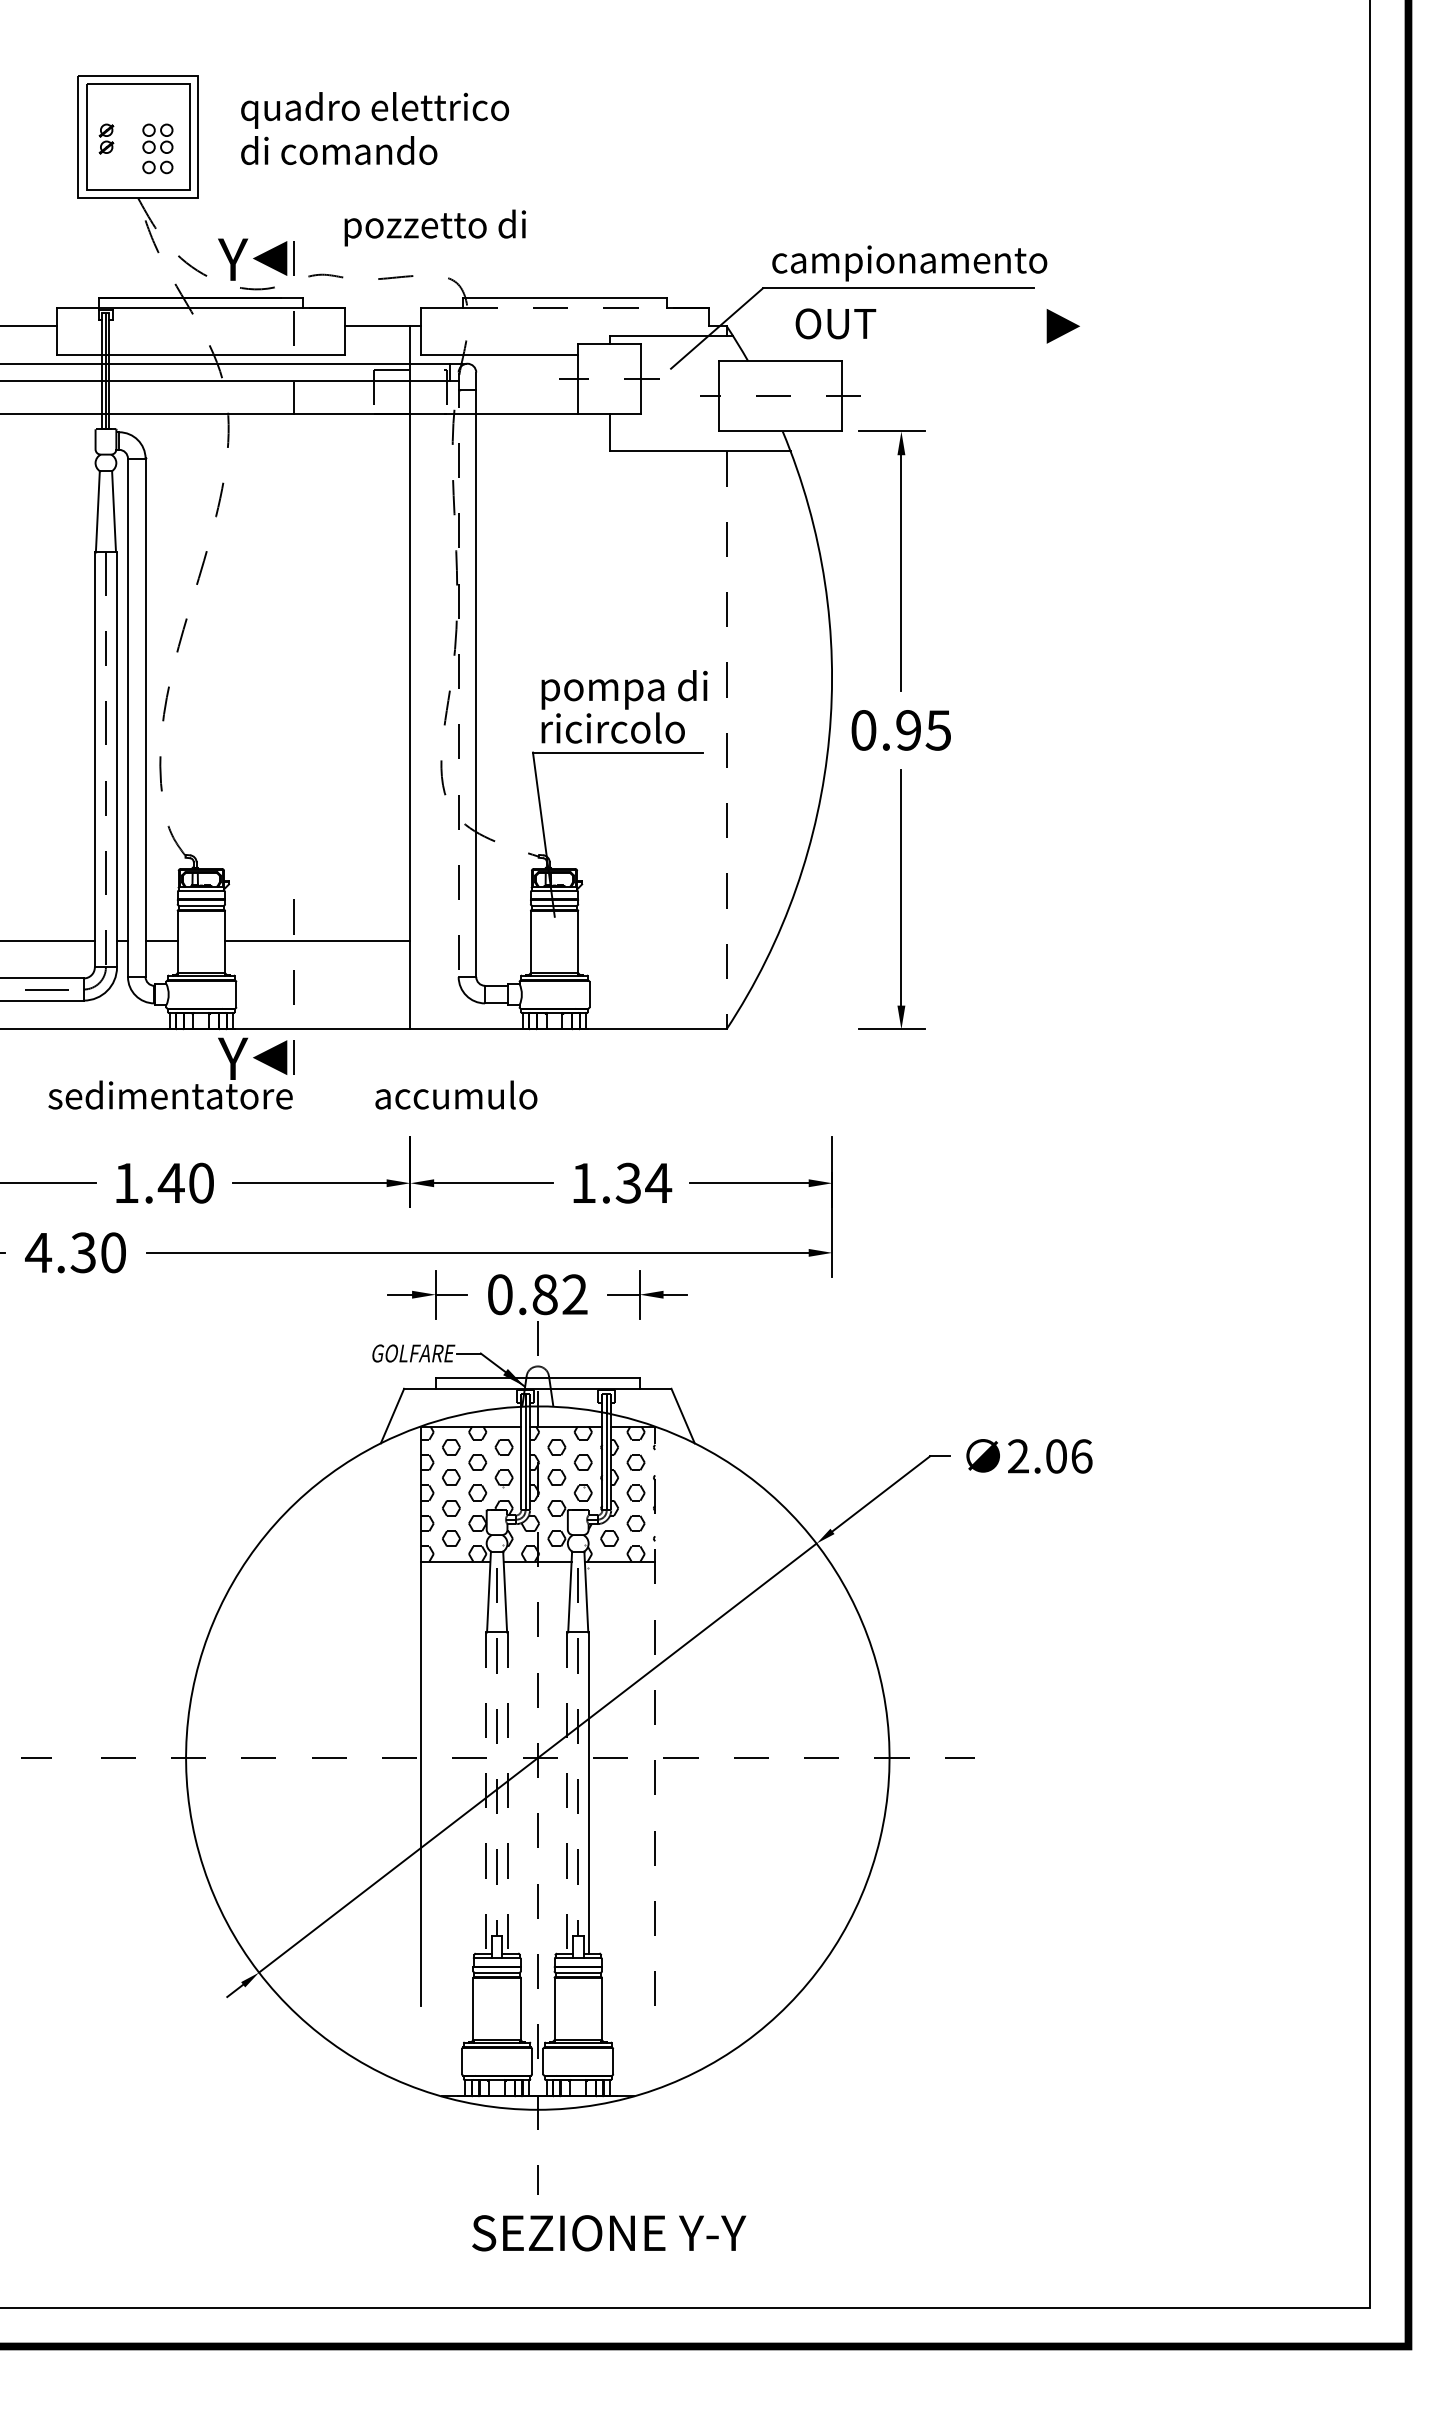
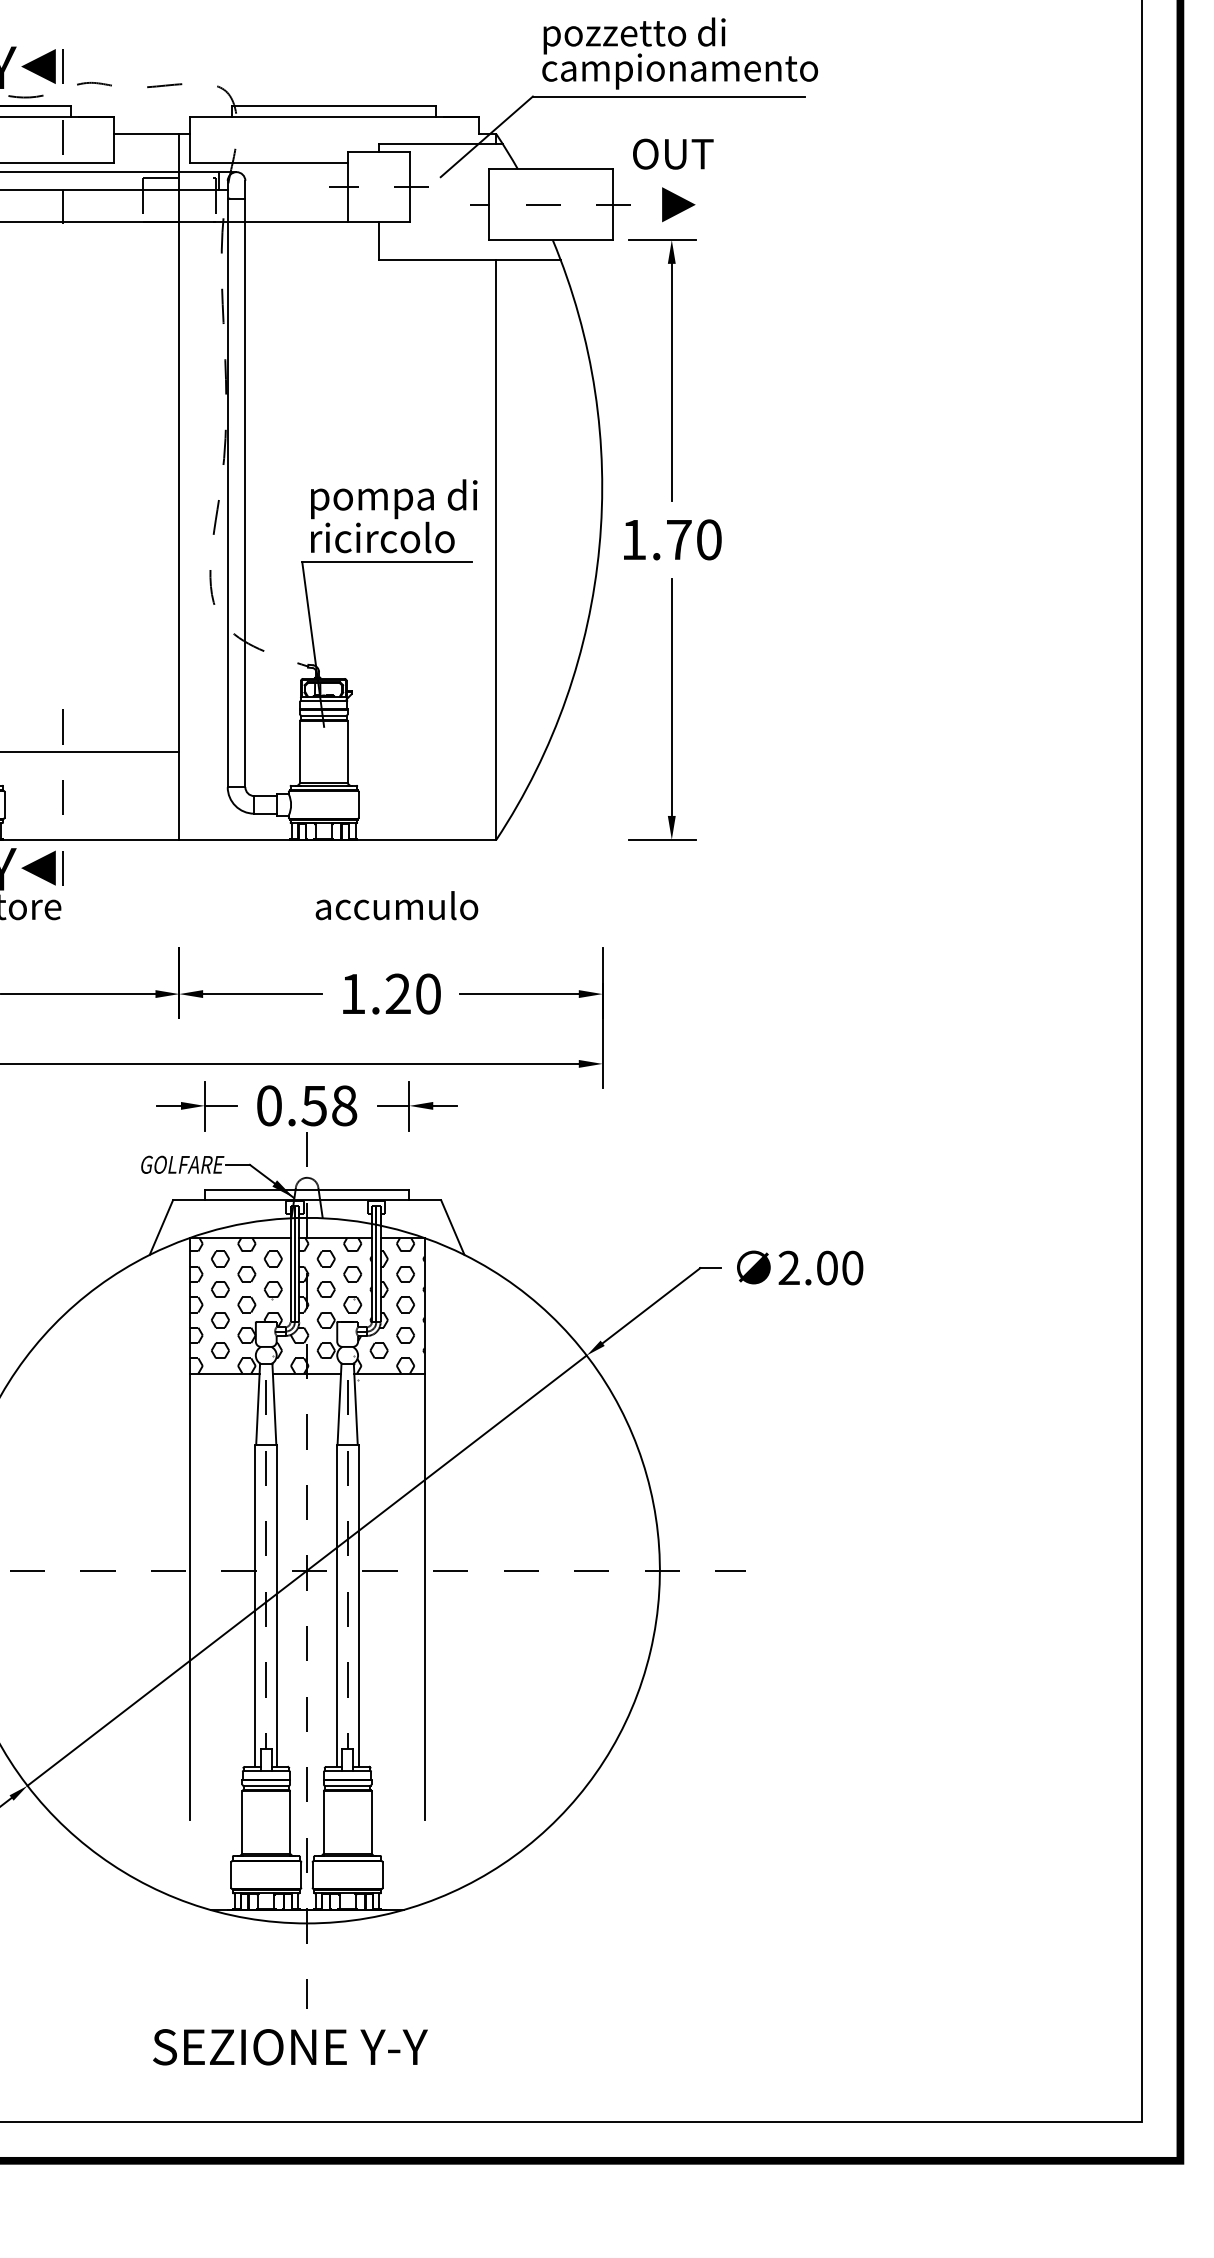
text: (434, 227) -> (633, 35), moved
line: (564, 308) -> (333, 116), dashed -> solid
text: (835, 323) -> (672, 153), moved
line: (1062, 326) -> (677, 204), moved
line: (458, 675) -> (227, 484), dashed -> solid
text: (901, 730) -> (671, 539), 0.95 -> 1.70
line: (726, 740) -> (496, 550), dashed -> solid
text: (456, 1094) -> (397, 905), moved
text: (643, 1182) -> (413, 993), 1.34 -> 1.20
text: (559, 1294) -> (328, 1105), 0.82 -> 0.58
text: (1081, 1456) -> (852, 1268), 2.06 -> 2.00
line: (655, 1716) -> (425, 1528), dashed -> solid
line: (486, 1793) -> (255, 1606), dashed -> solid
line: (508, 1793) -> (277, 1606), dashed -> solid
line: (567, 1793) -> (336, 1606), dashed -> solid
text: (608, 2233) -> (289, 2047), moved

